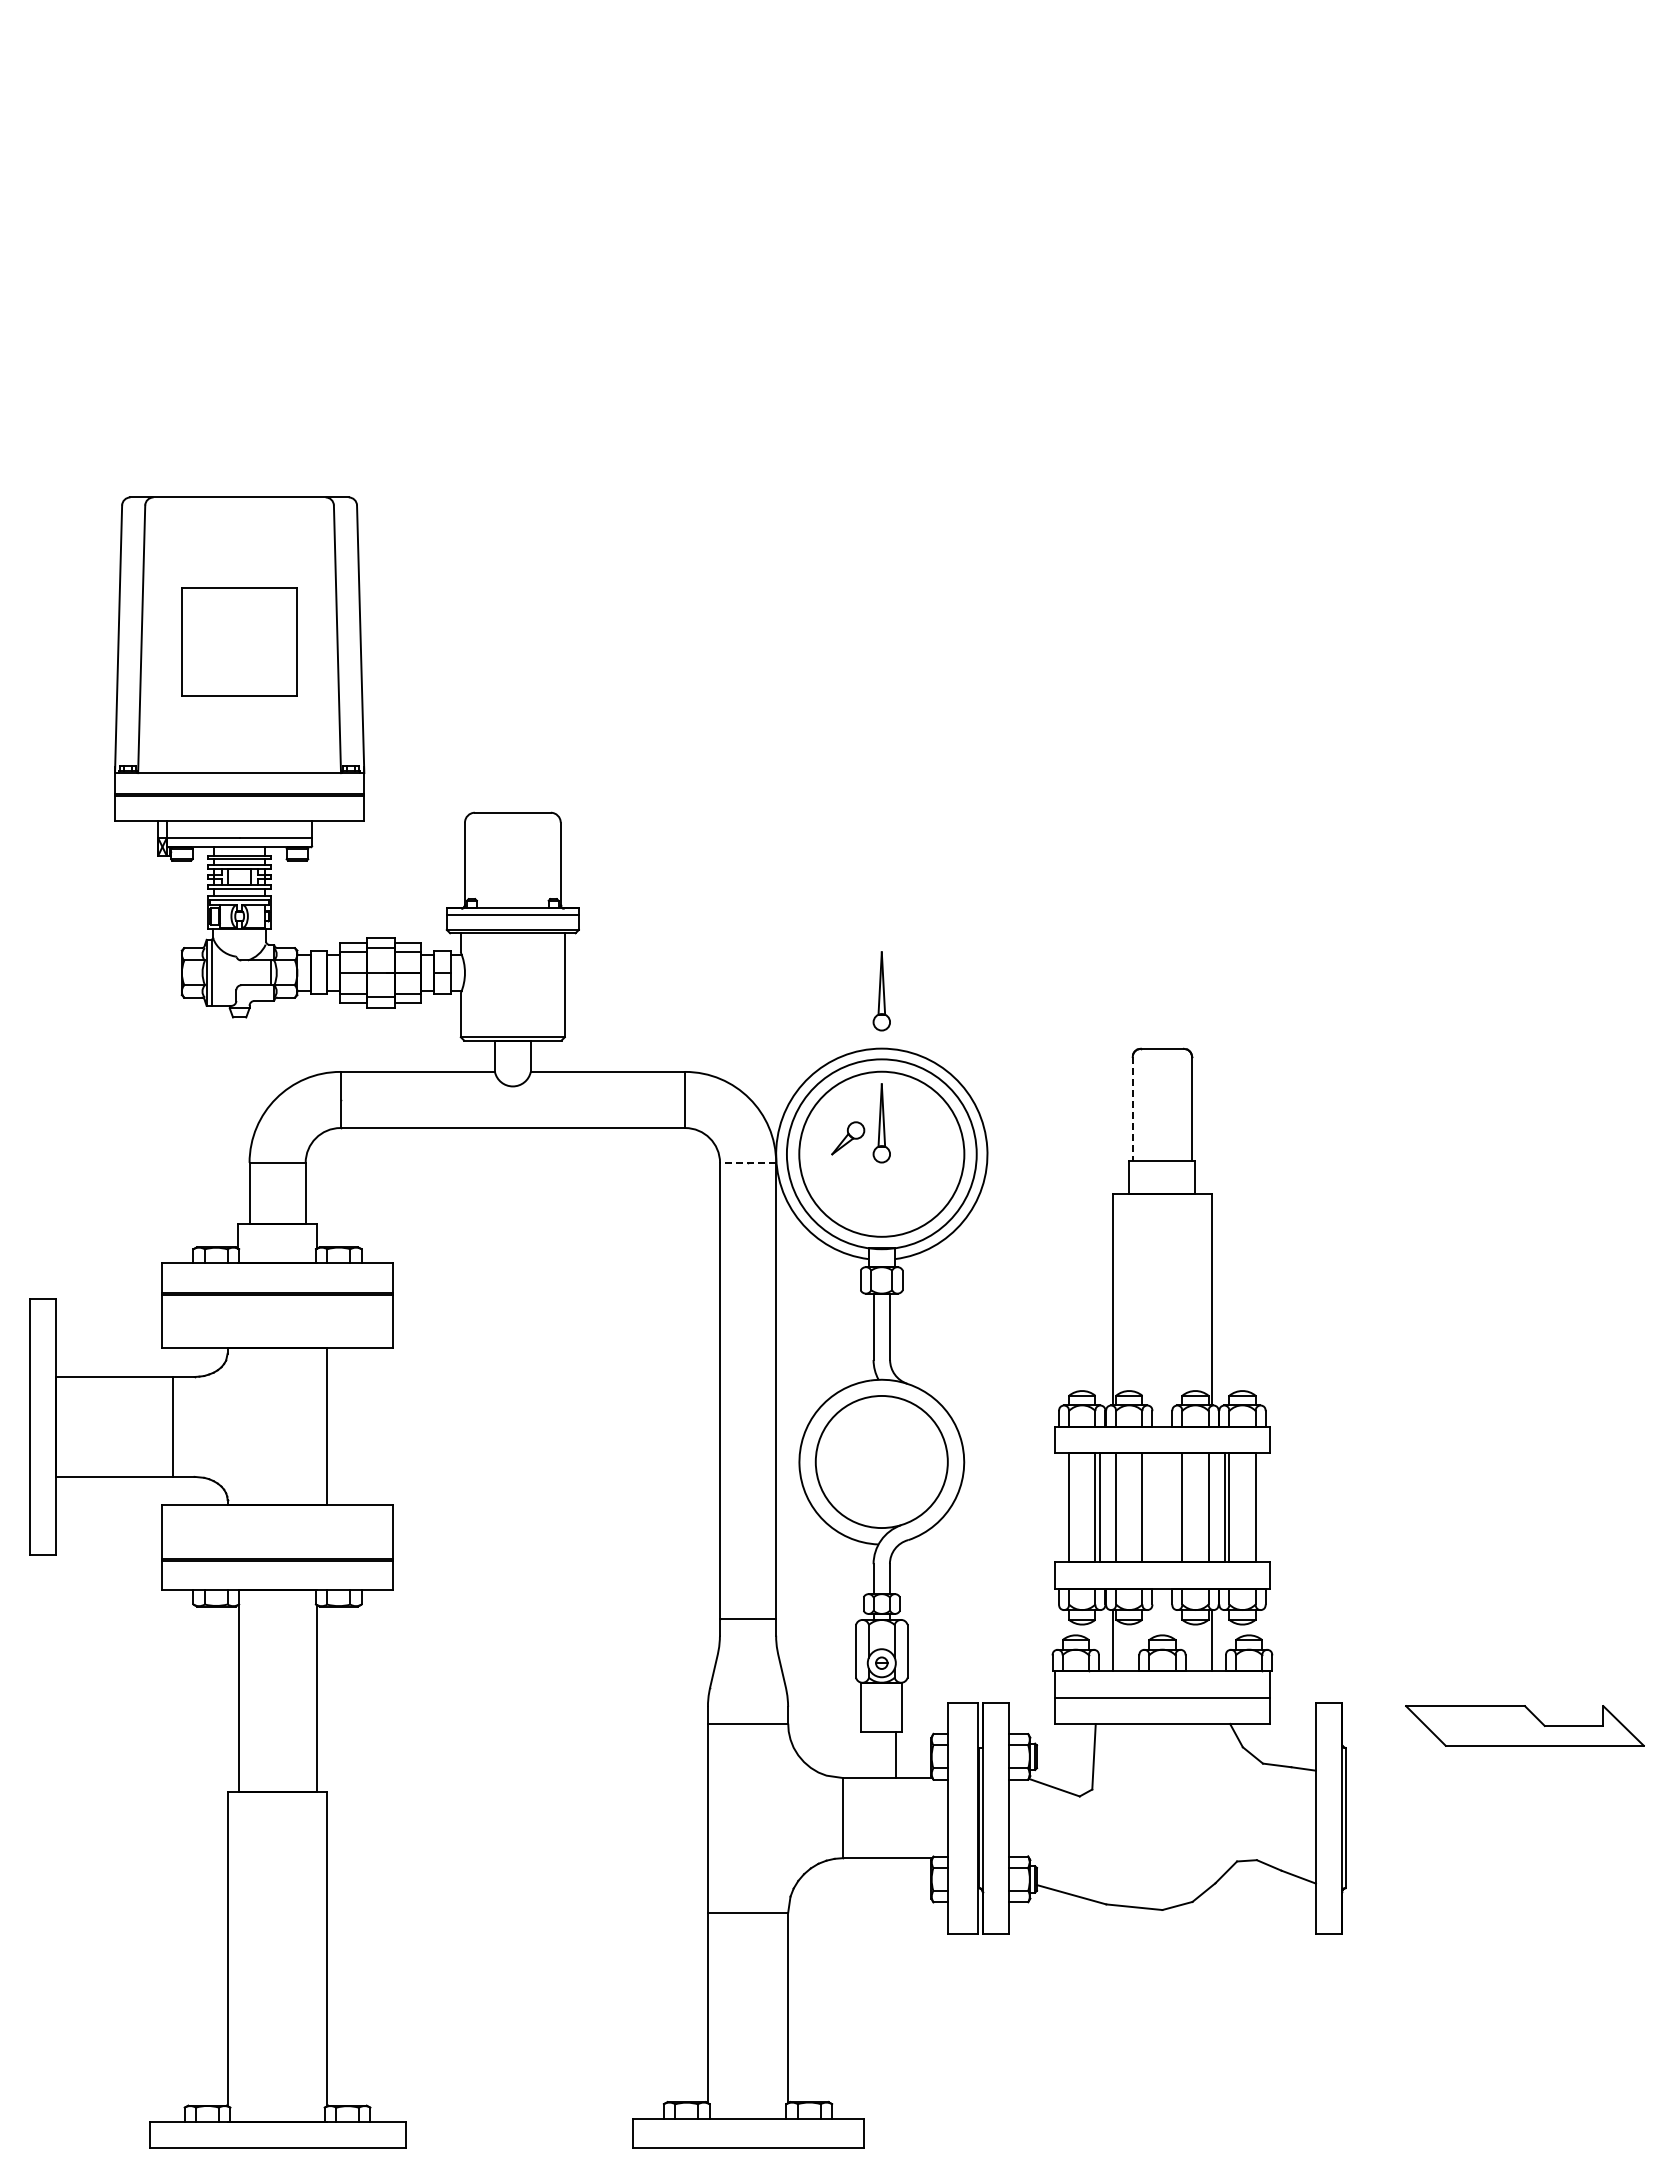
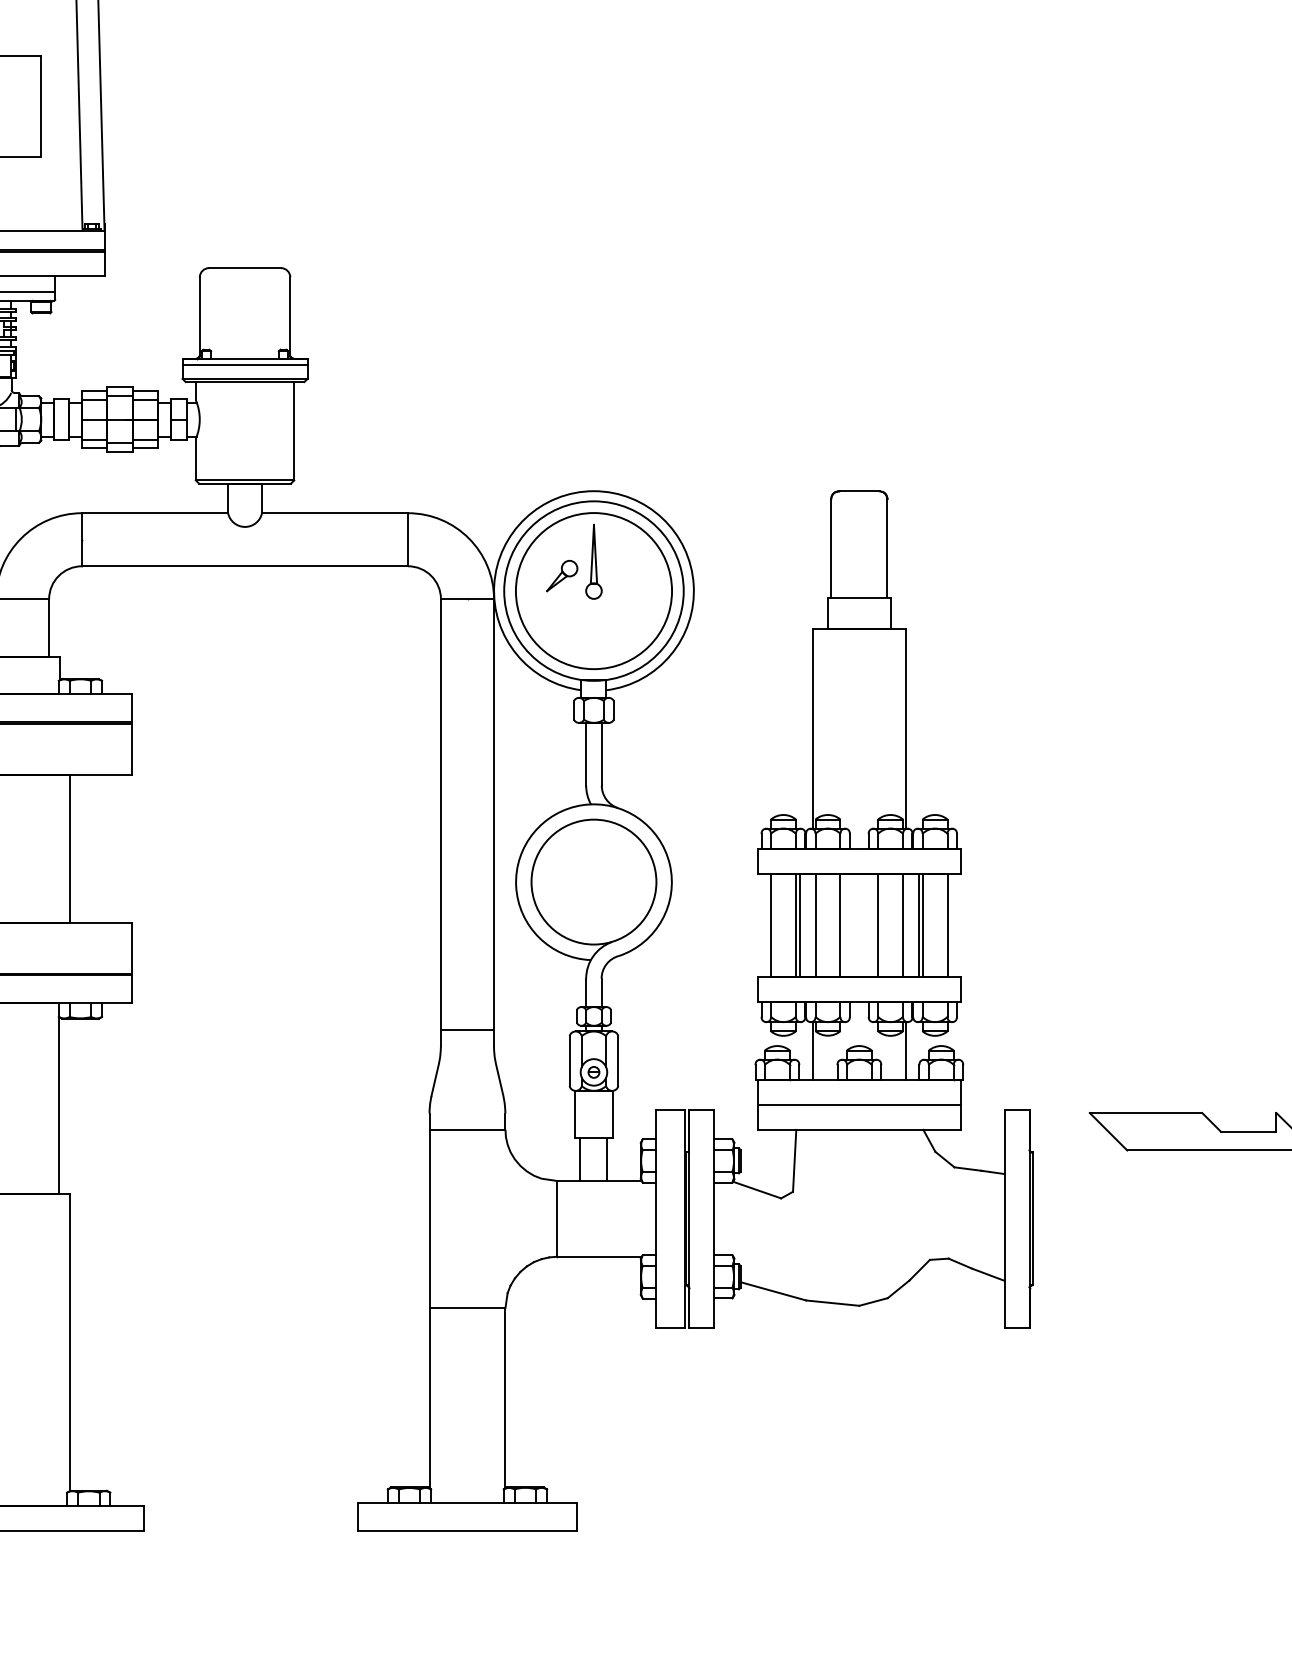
part: (881, 991) -> (593, 437), removed
line: (1132, 1109) -> (831, 548), dashed -> solid
line: (747, 1162) -> (466, 598), dashed -> solid
line: (867, 1754) -> (580, 1158), added

